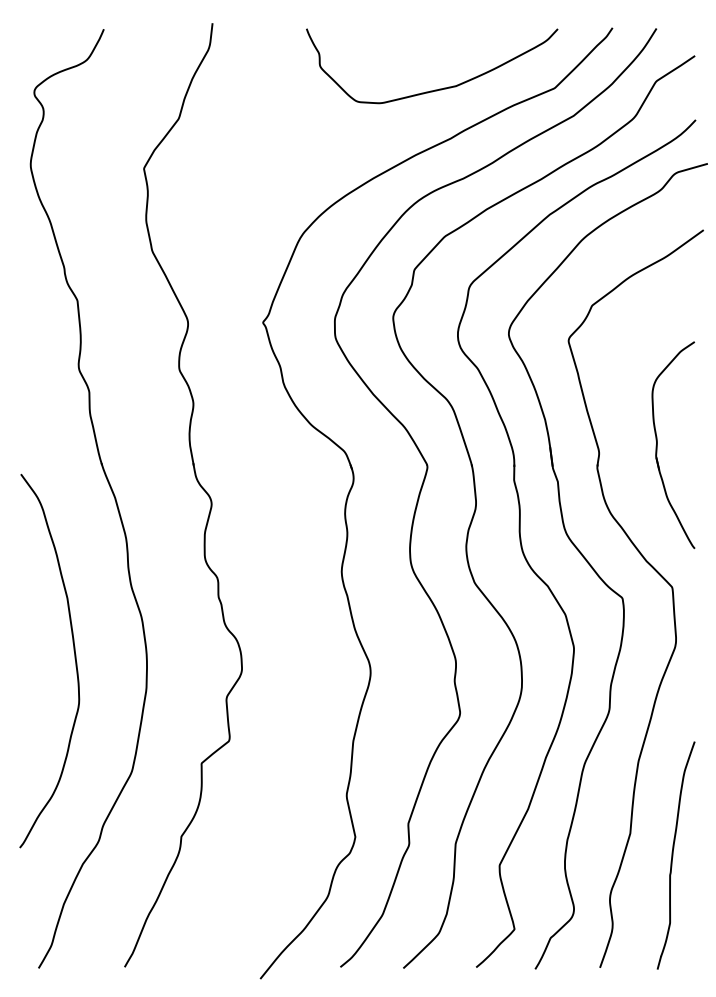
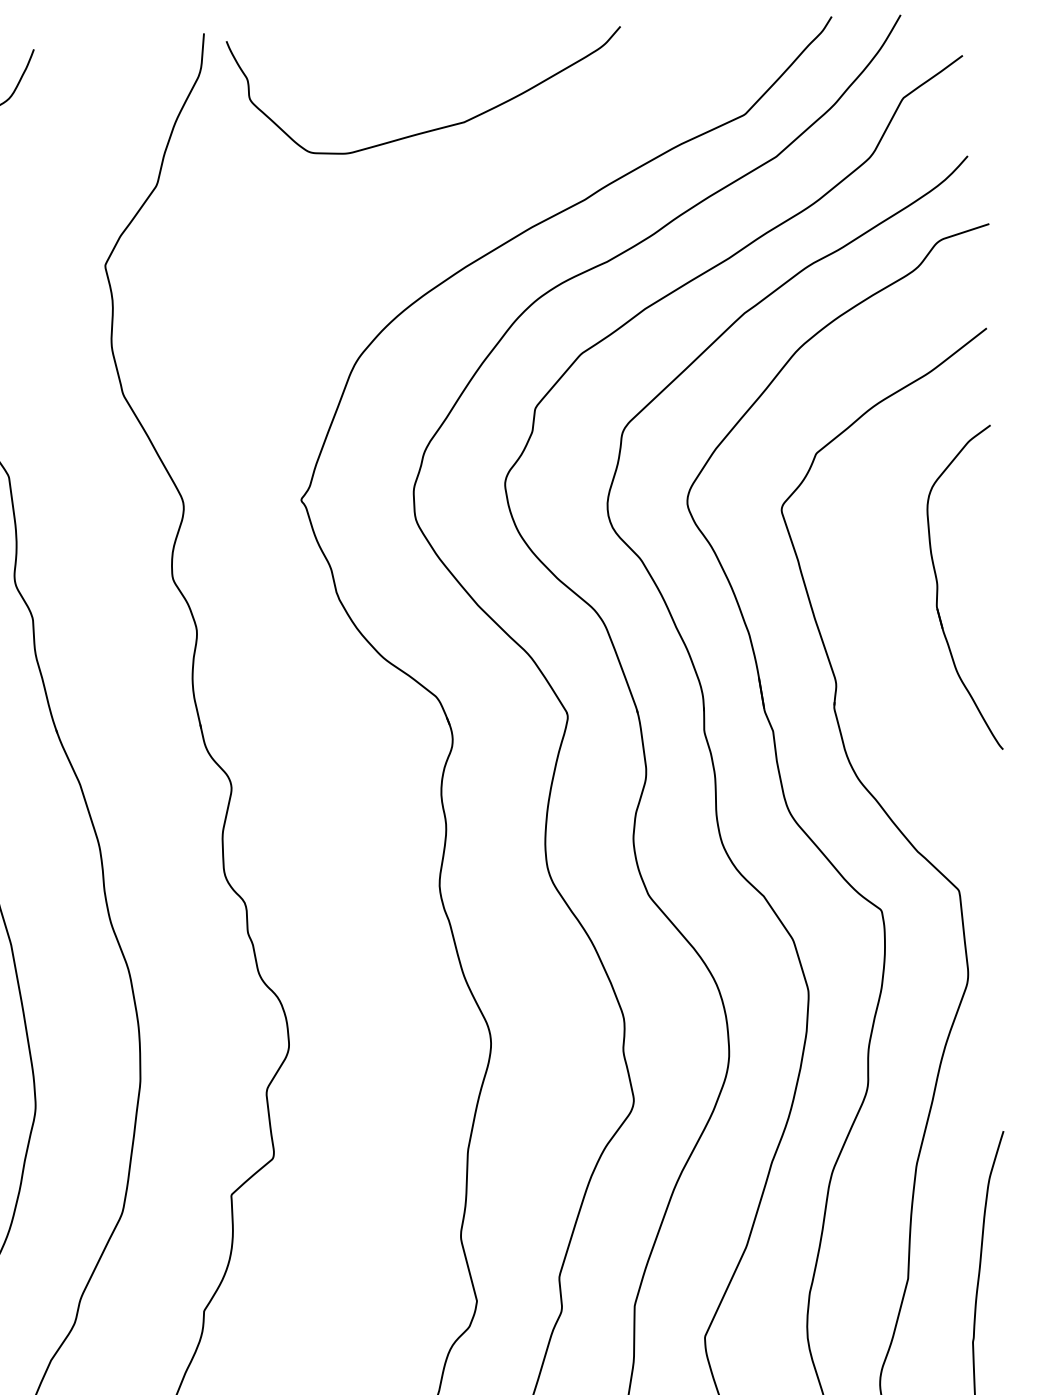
curve: (439, 88) -> (438, 126), moved
part: (657, 444) -> (938, 588), moved

